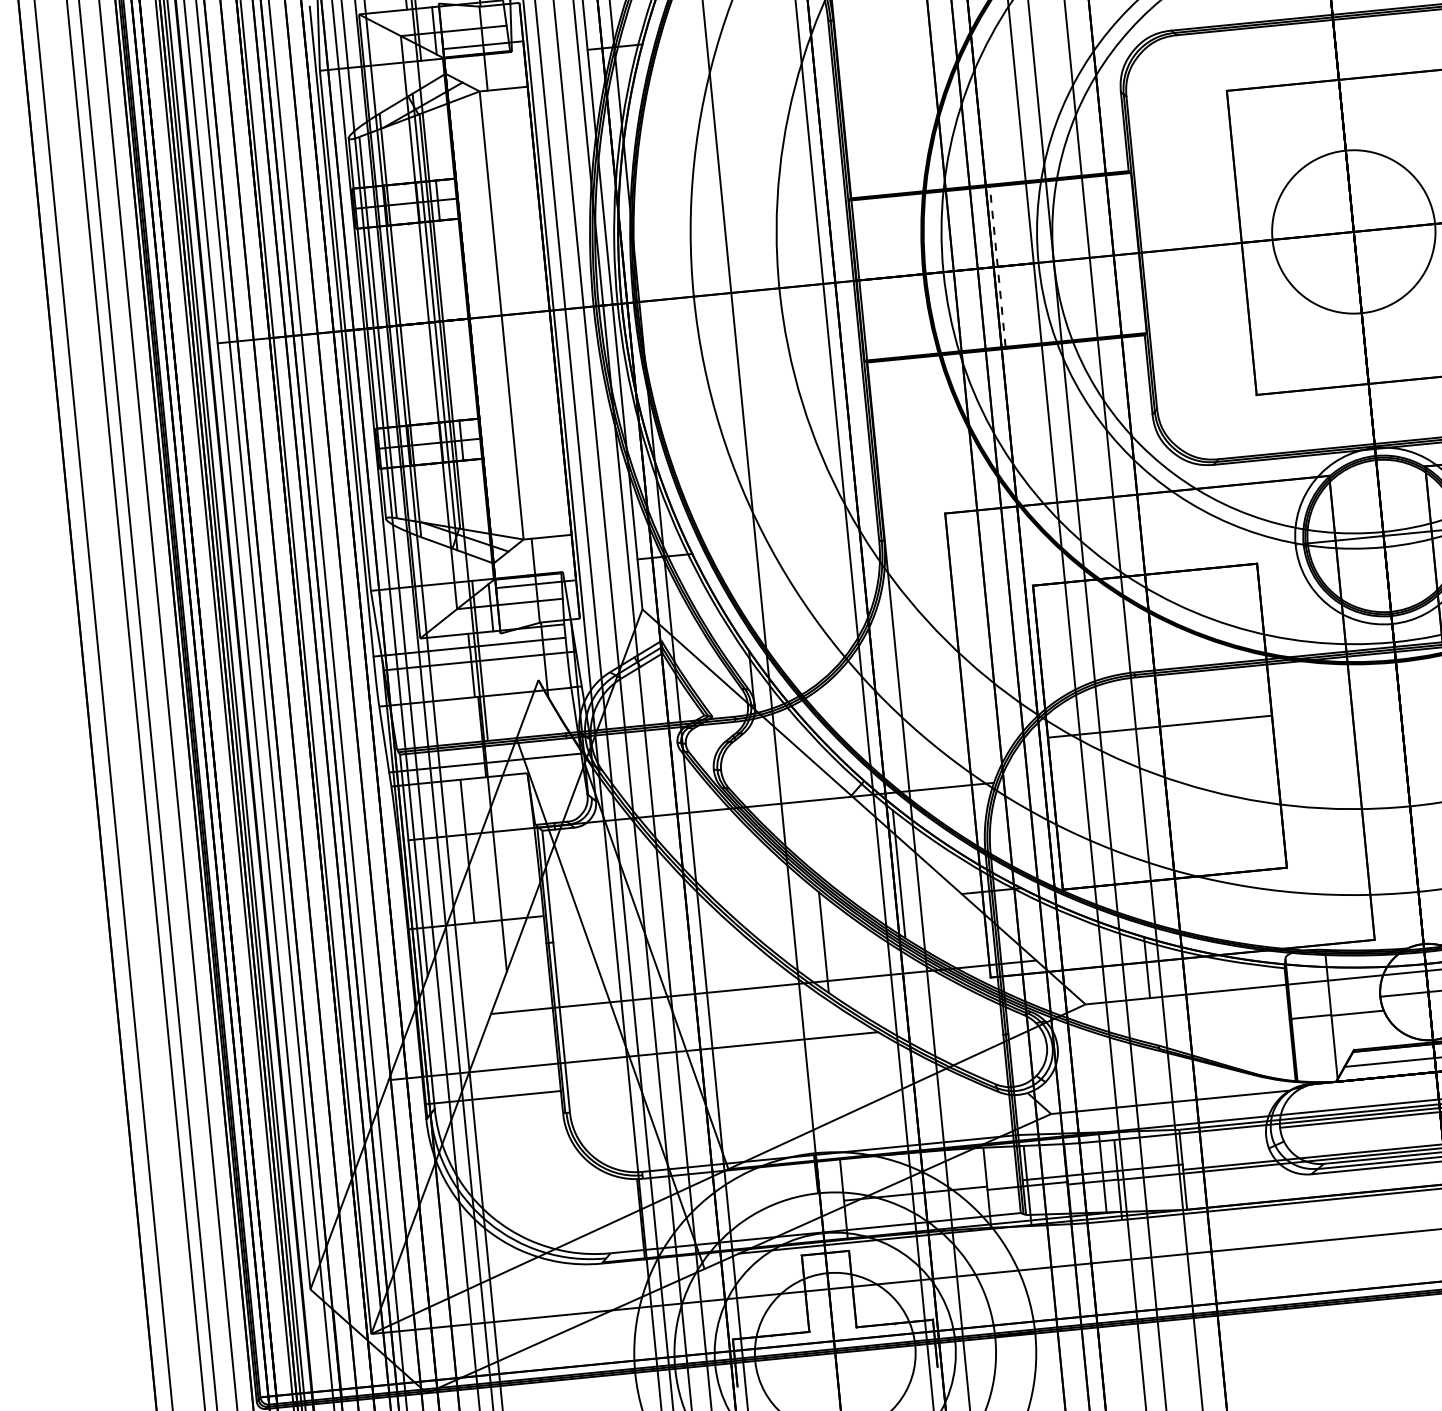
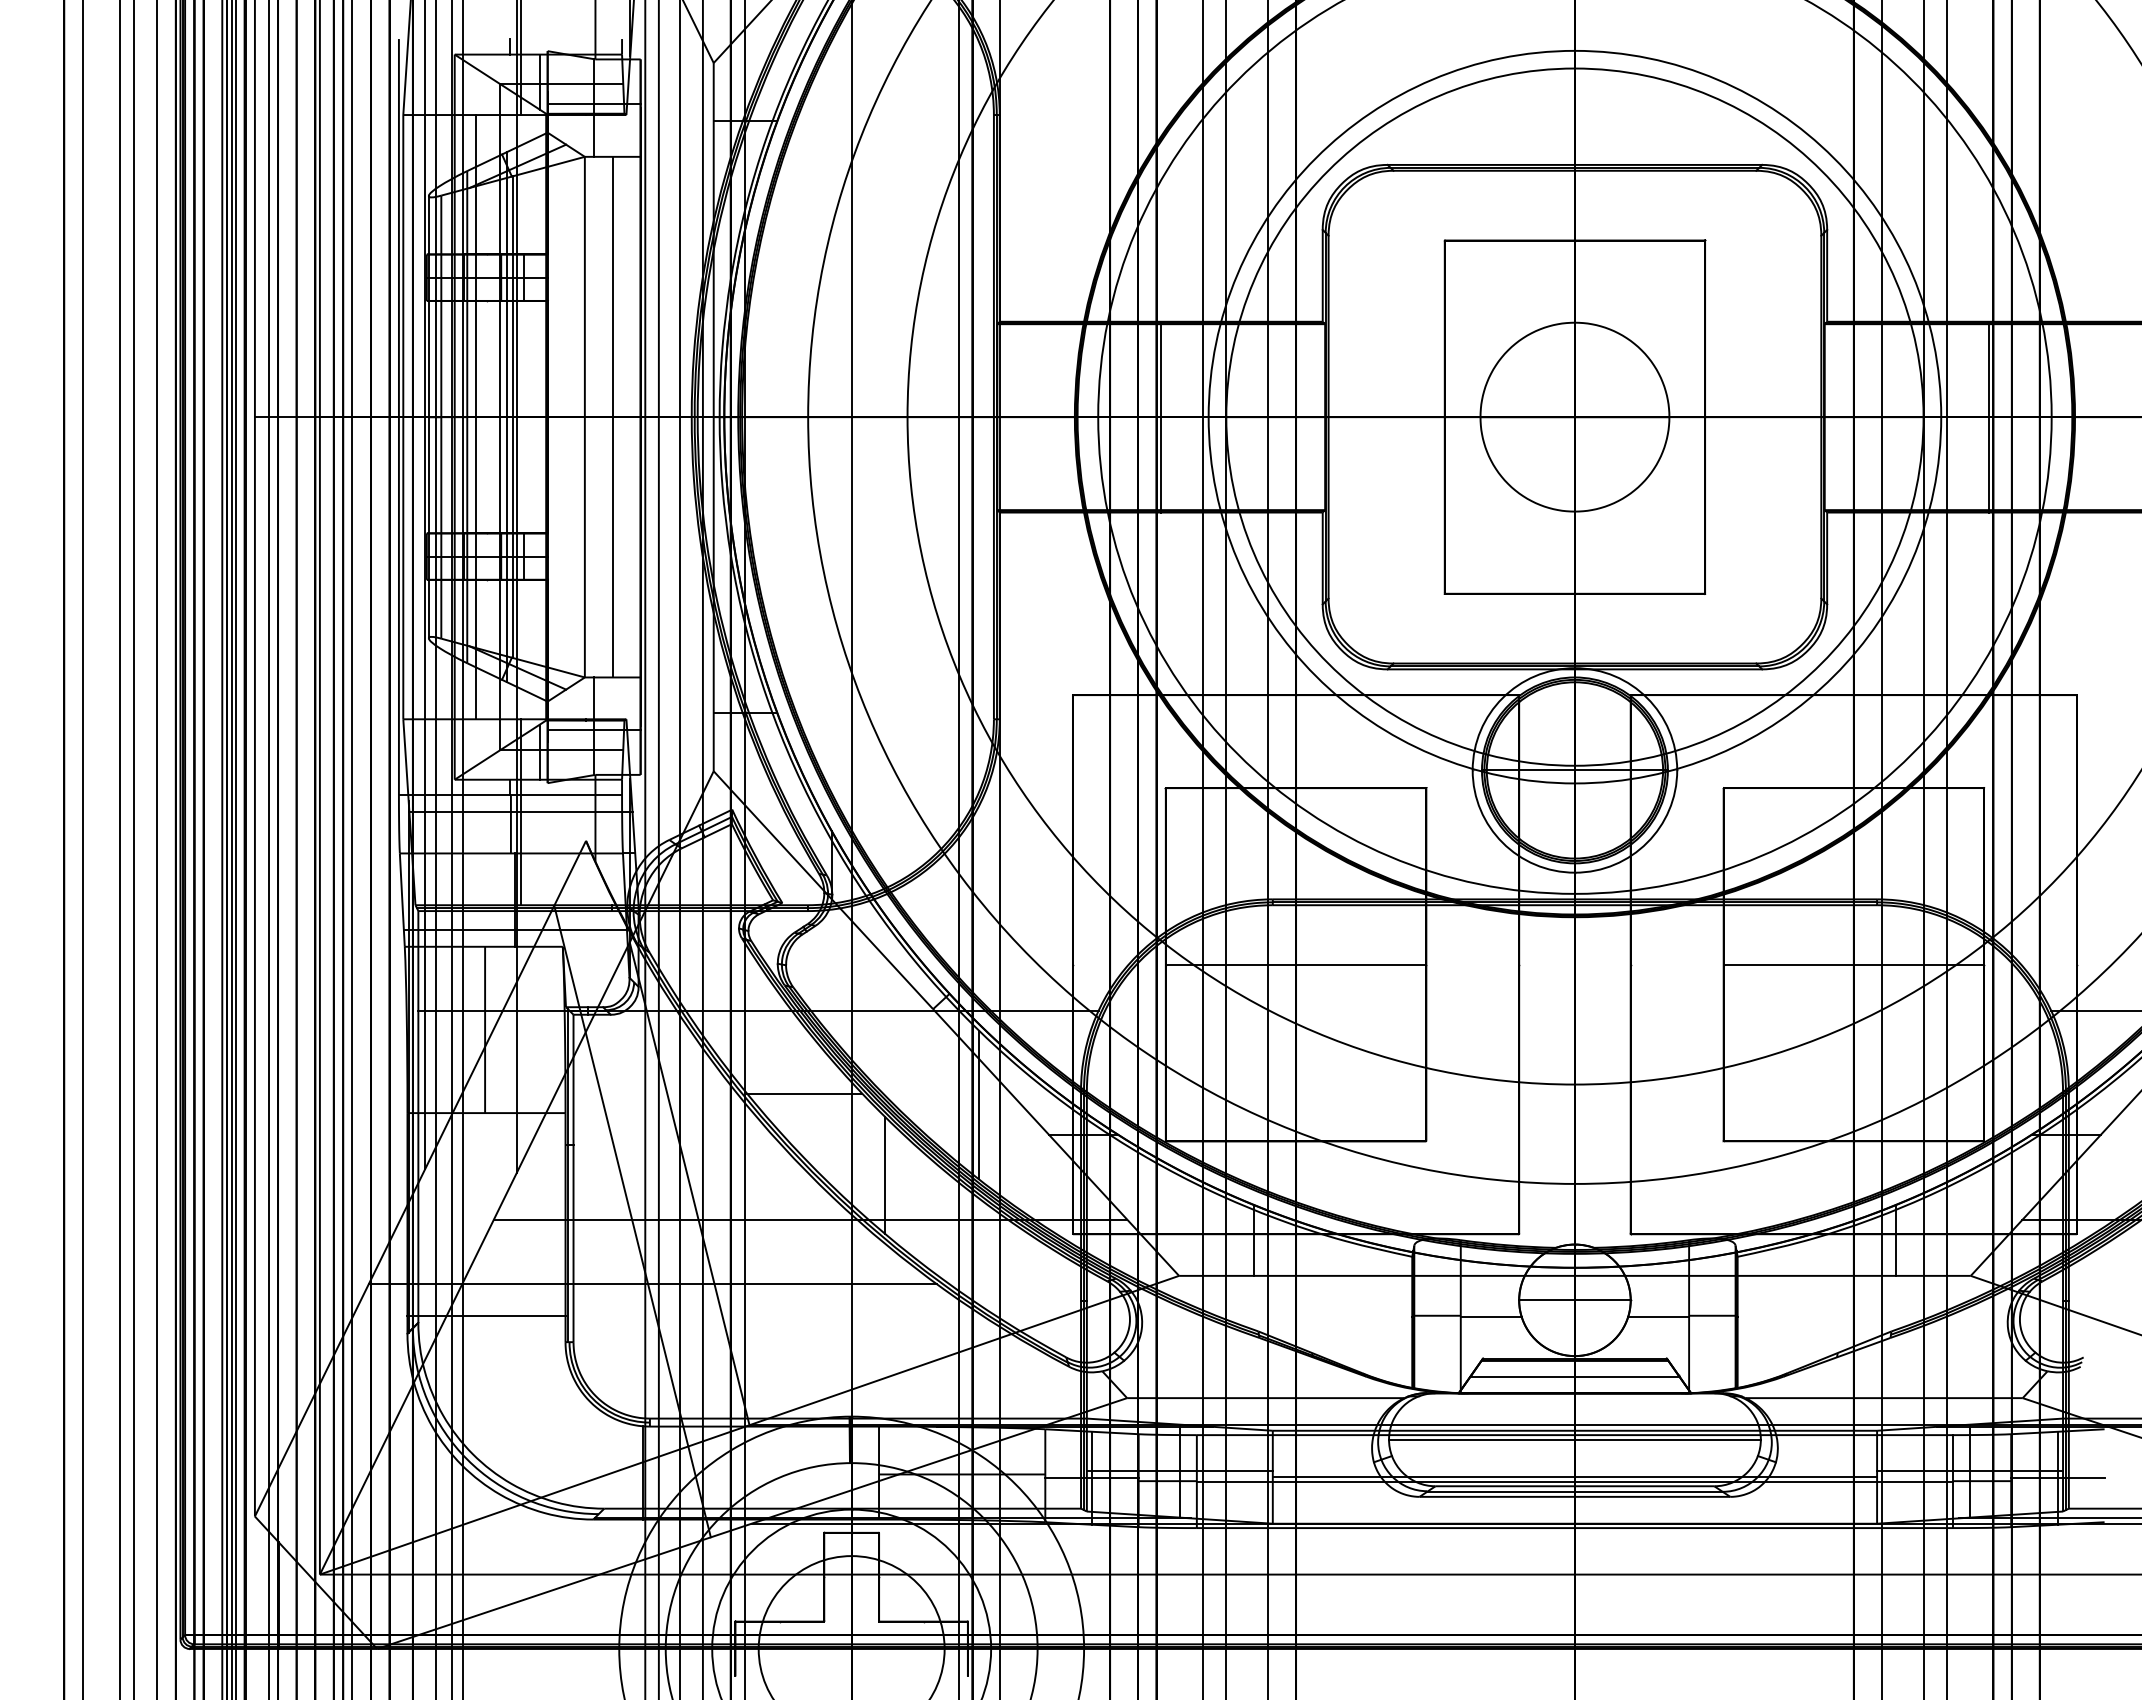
line: (997, 267) -> (1161, 417), dashed -> solid
line: (525, 312) -> (612, 416), added
line: (407, 325) -> (475, 417), added
line: (747, 879) -> (804, 1093), added

